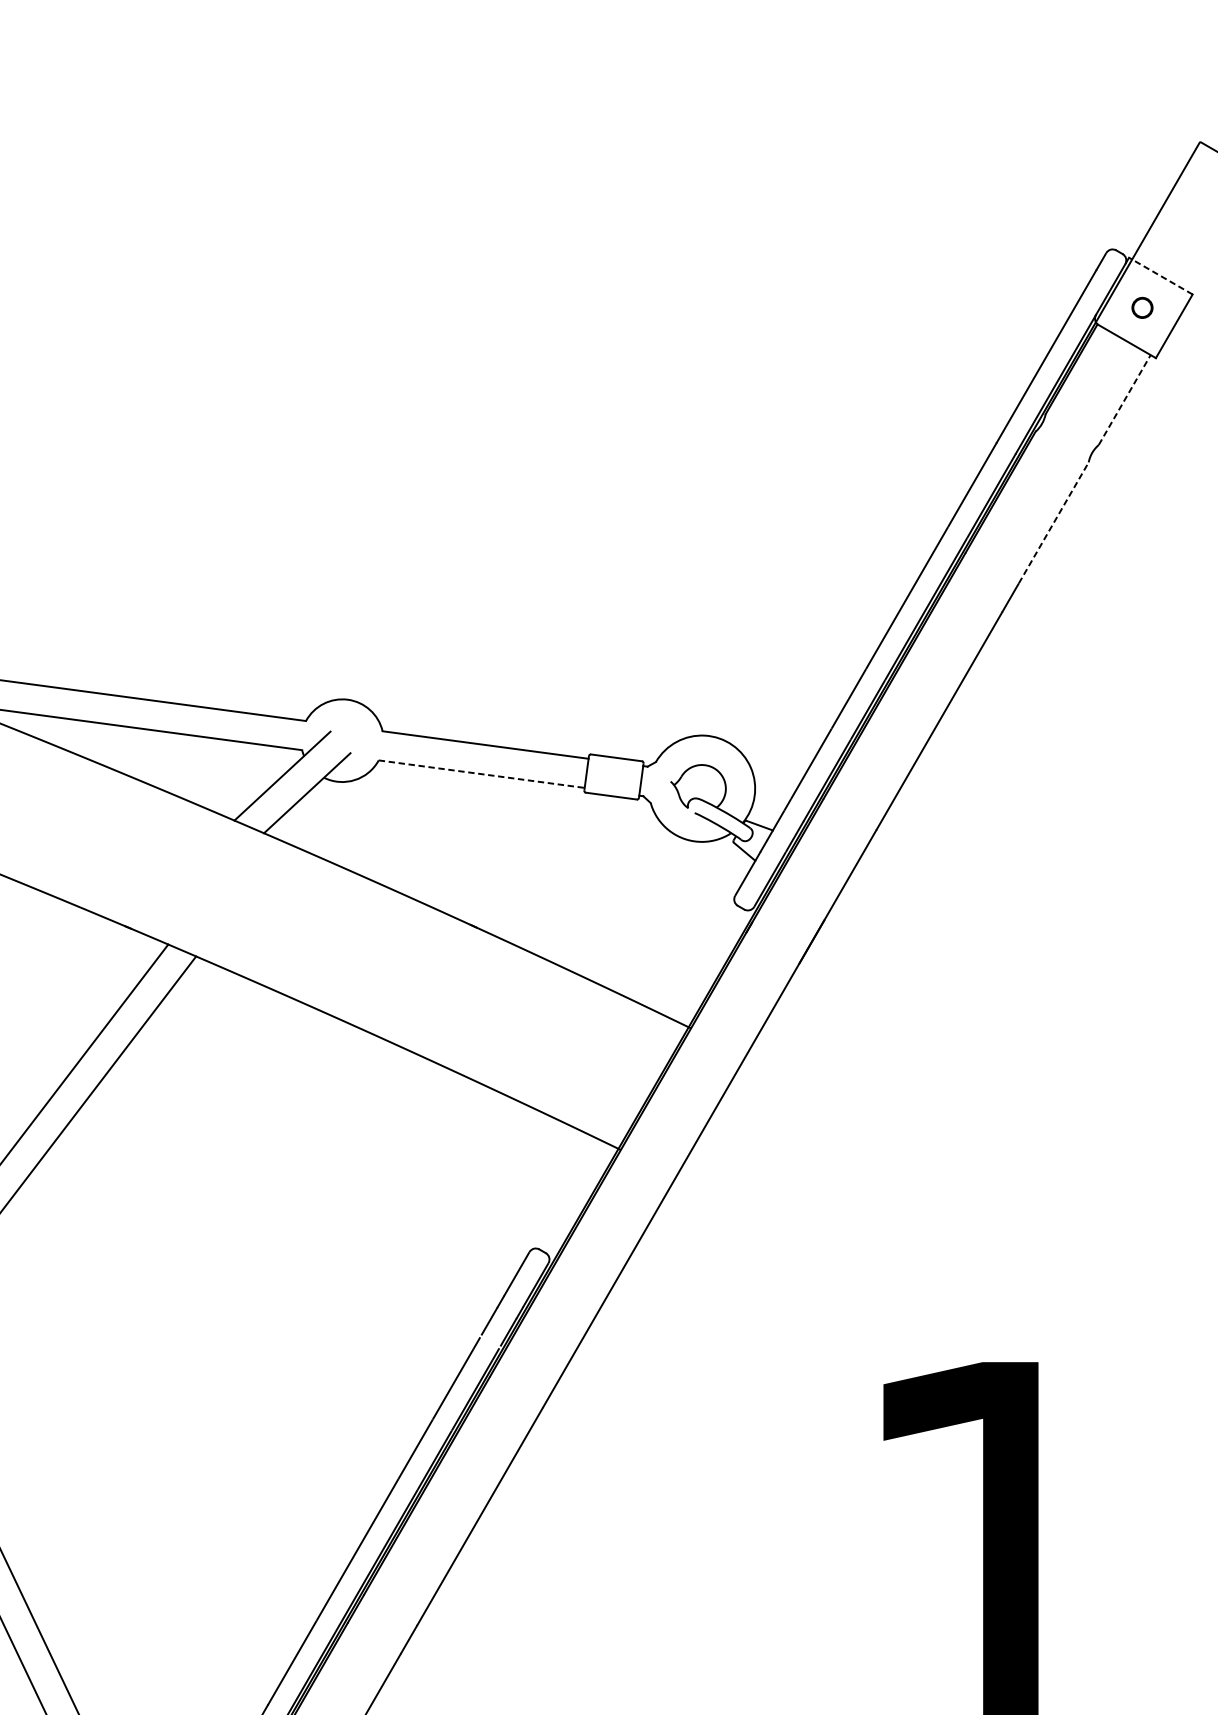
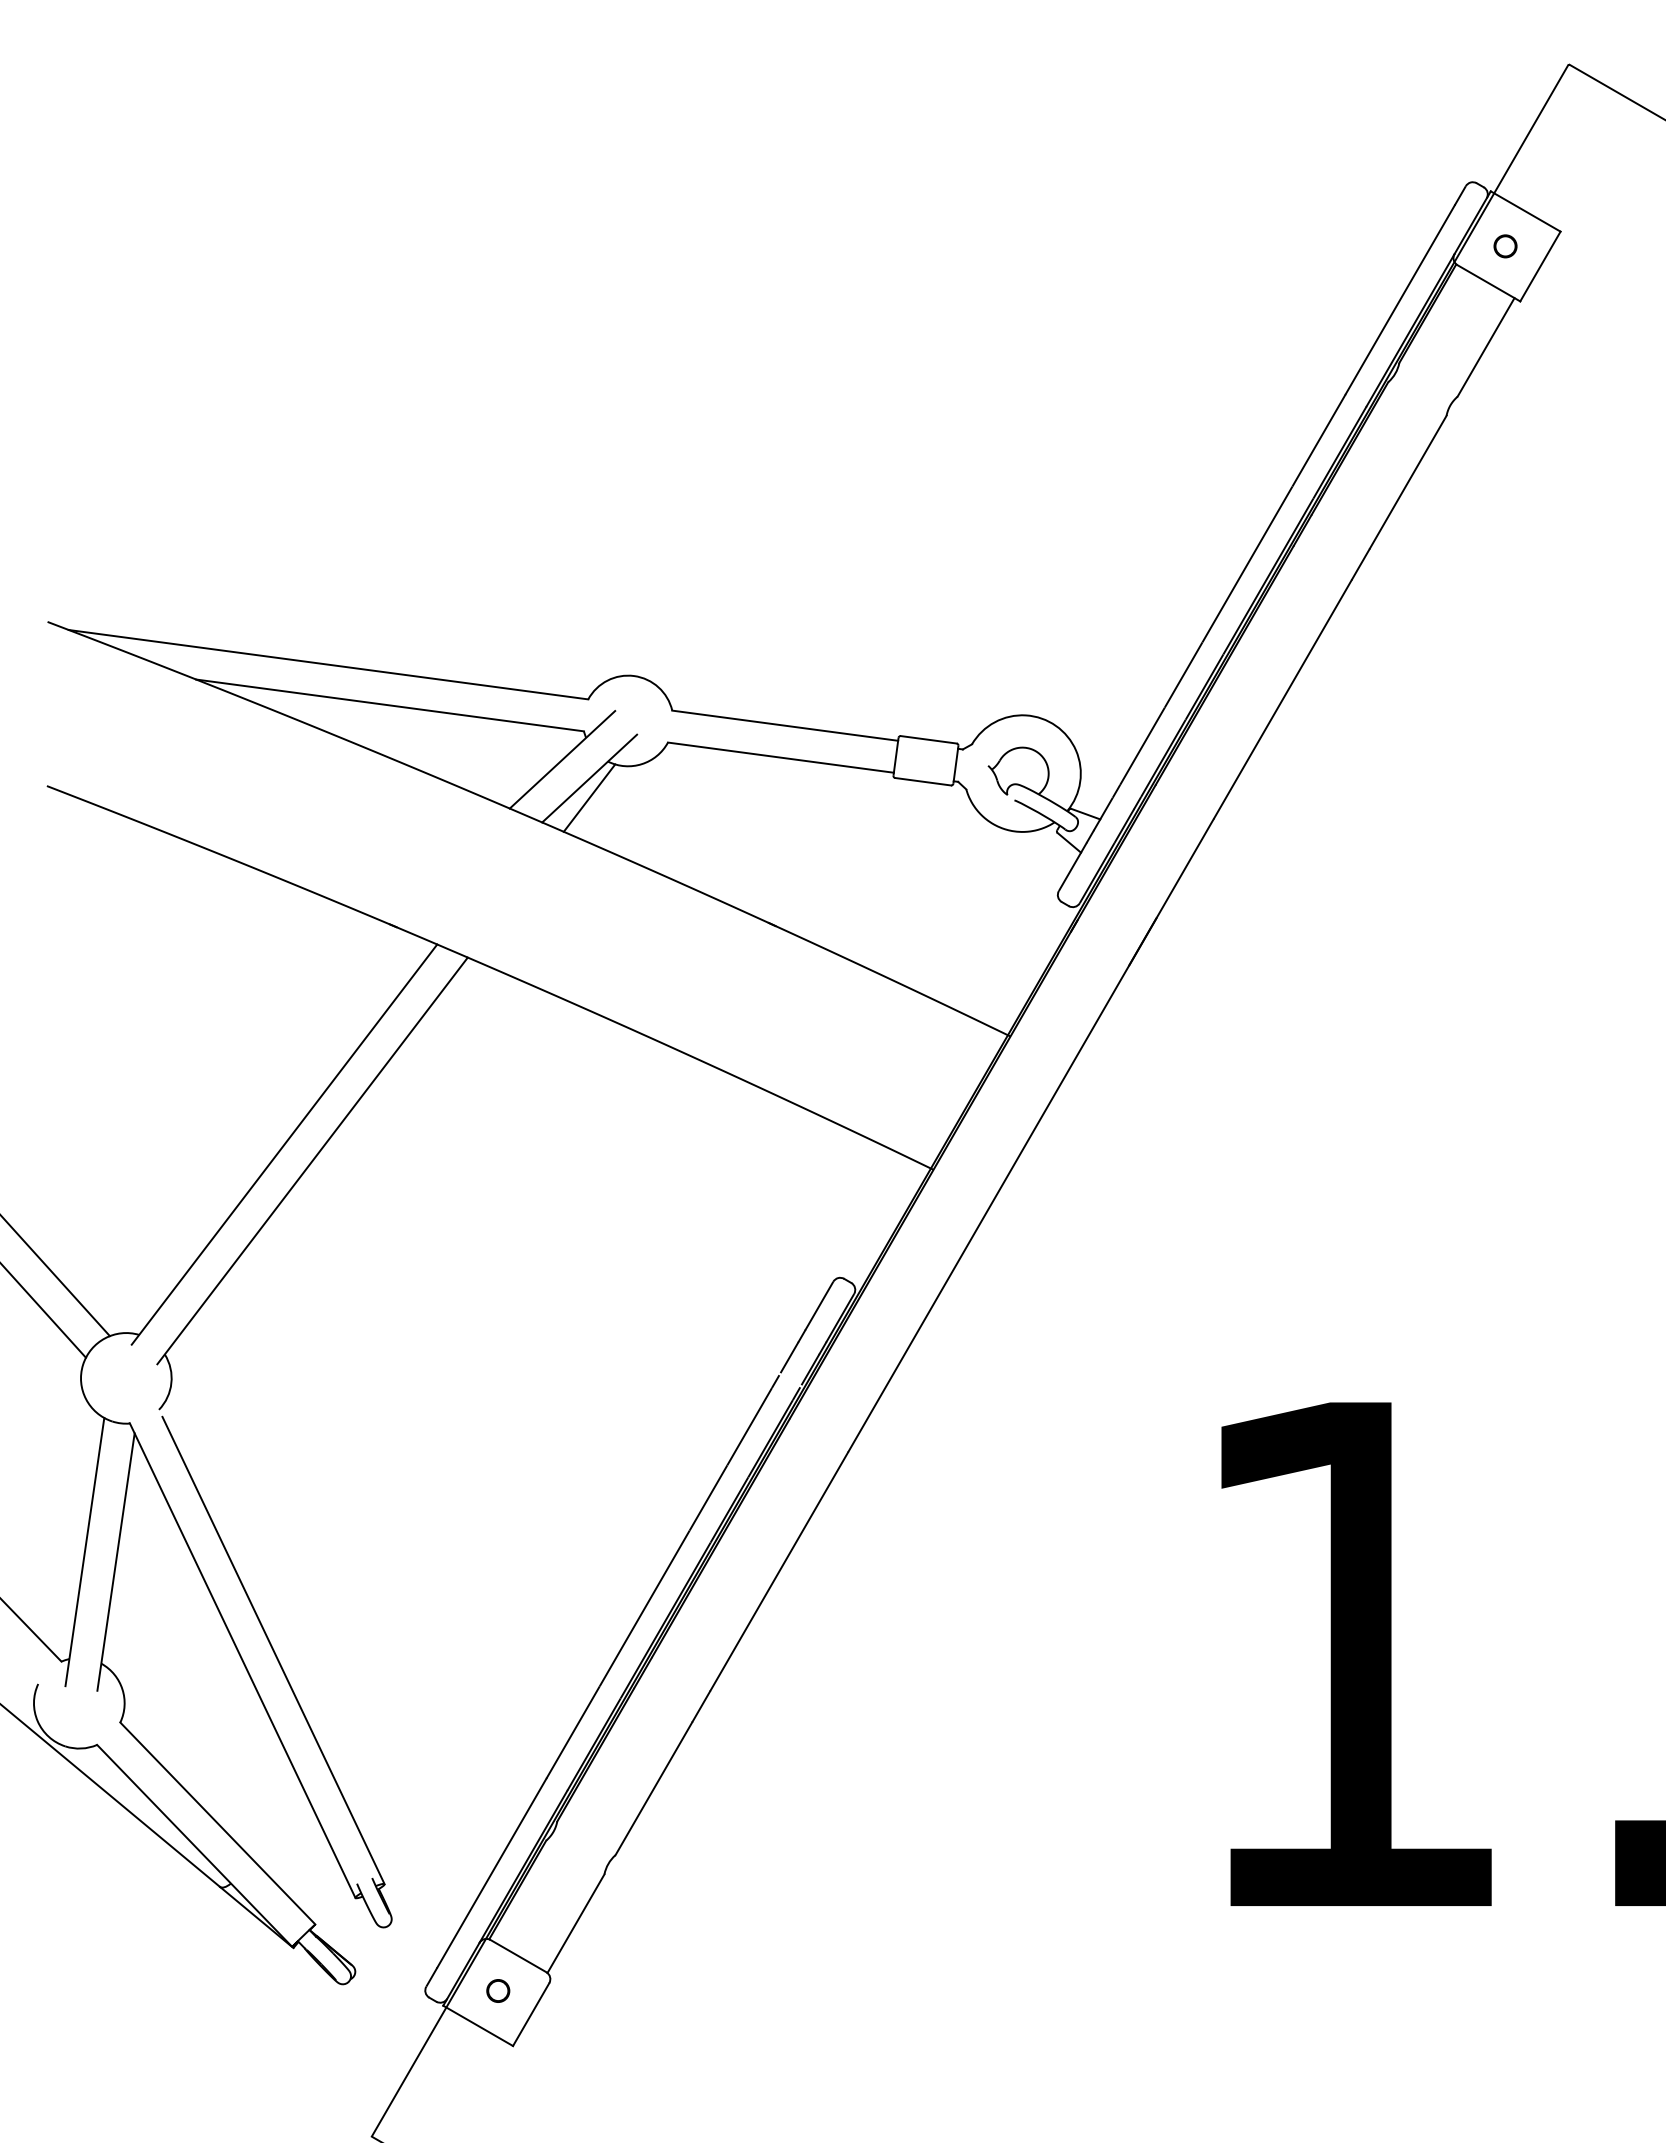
line: (1160, 276) -> (1525, 211), dashed -> solid
line: (1125, 400) -> (1486, 347), dashed -> solid
line: (1053, 523) -> (1408, 482), dashed -> solid
line: (481, 774) -> (780, 757), dashed -> solid
line: (307, 810) -> (589, 797), added

